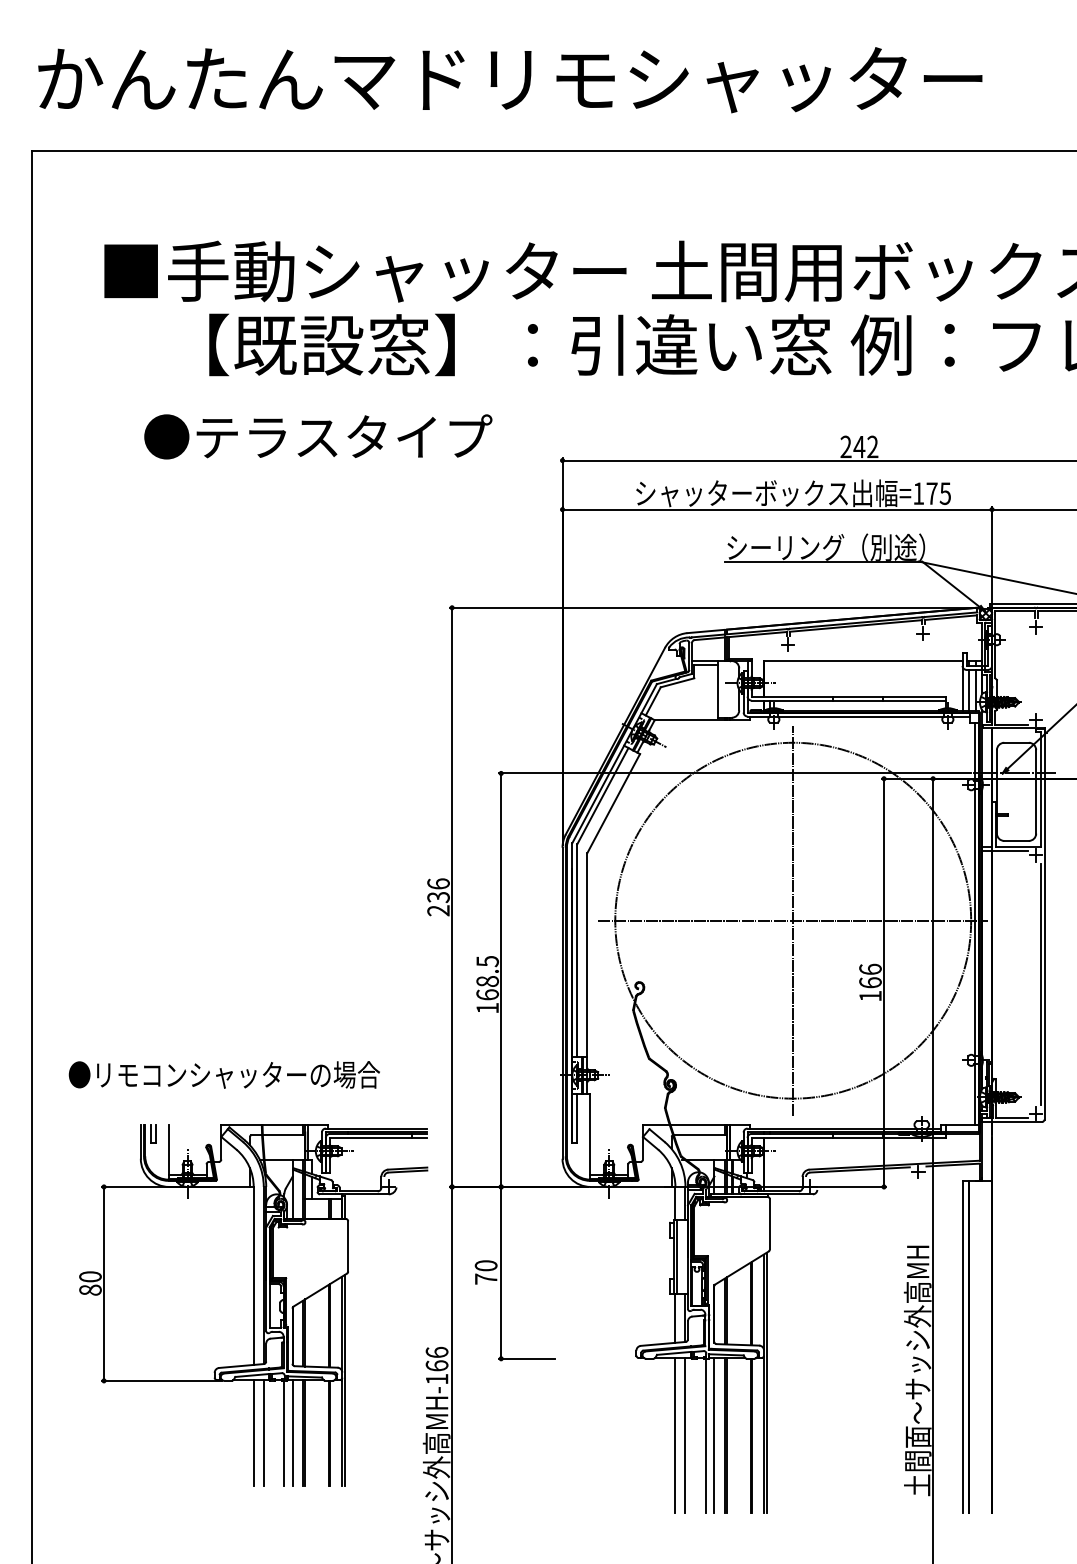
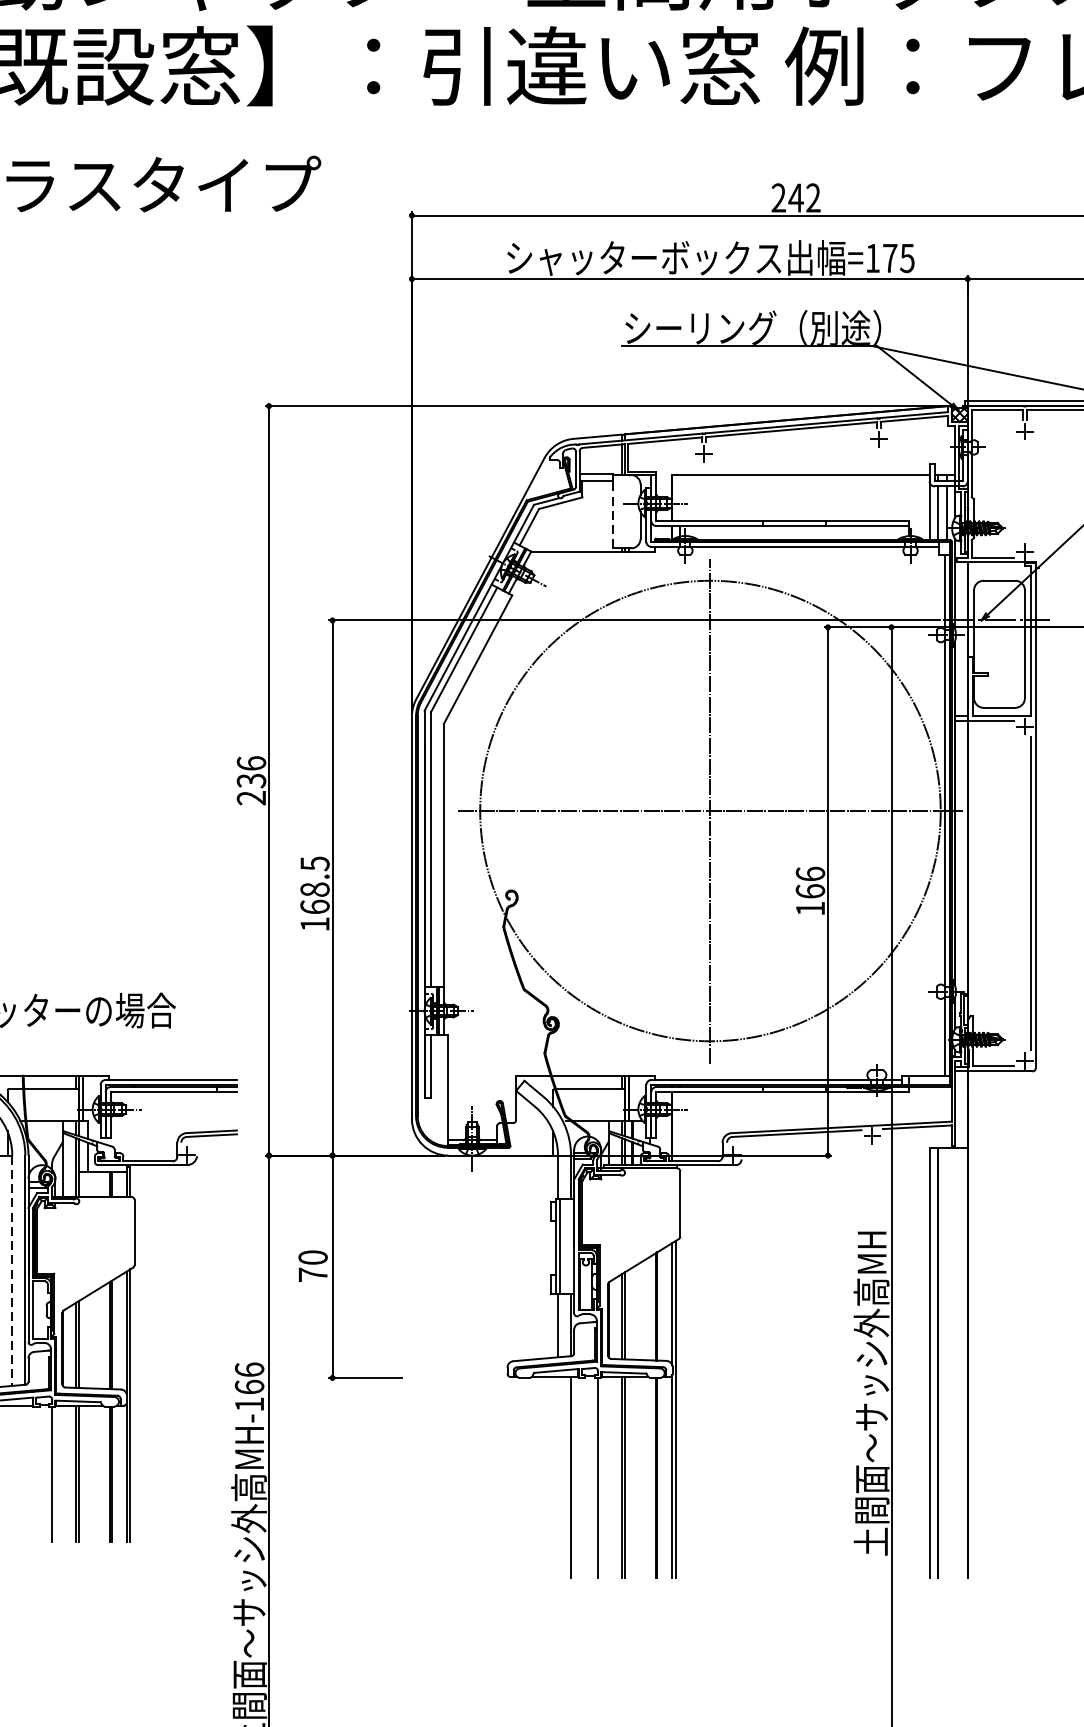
line: (718, 691) -> (613, 514), solid -> dashed
line: (253, 1275) -> (12, 1270), solid -> dashed
line: (253, 1432) -> (12, 1473), removed
line: (263, 1432) -> (24, 1473), removed
line: (292, 1432) -> (62, 1473), removed
line: (675, 1435) -> (558, 1477), removed
line: (714, 1435) -> (608, 1477), removed

